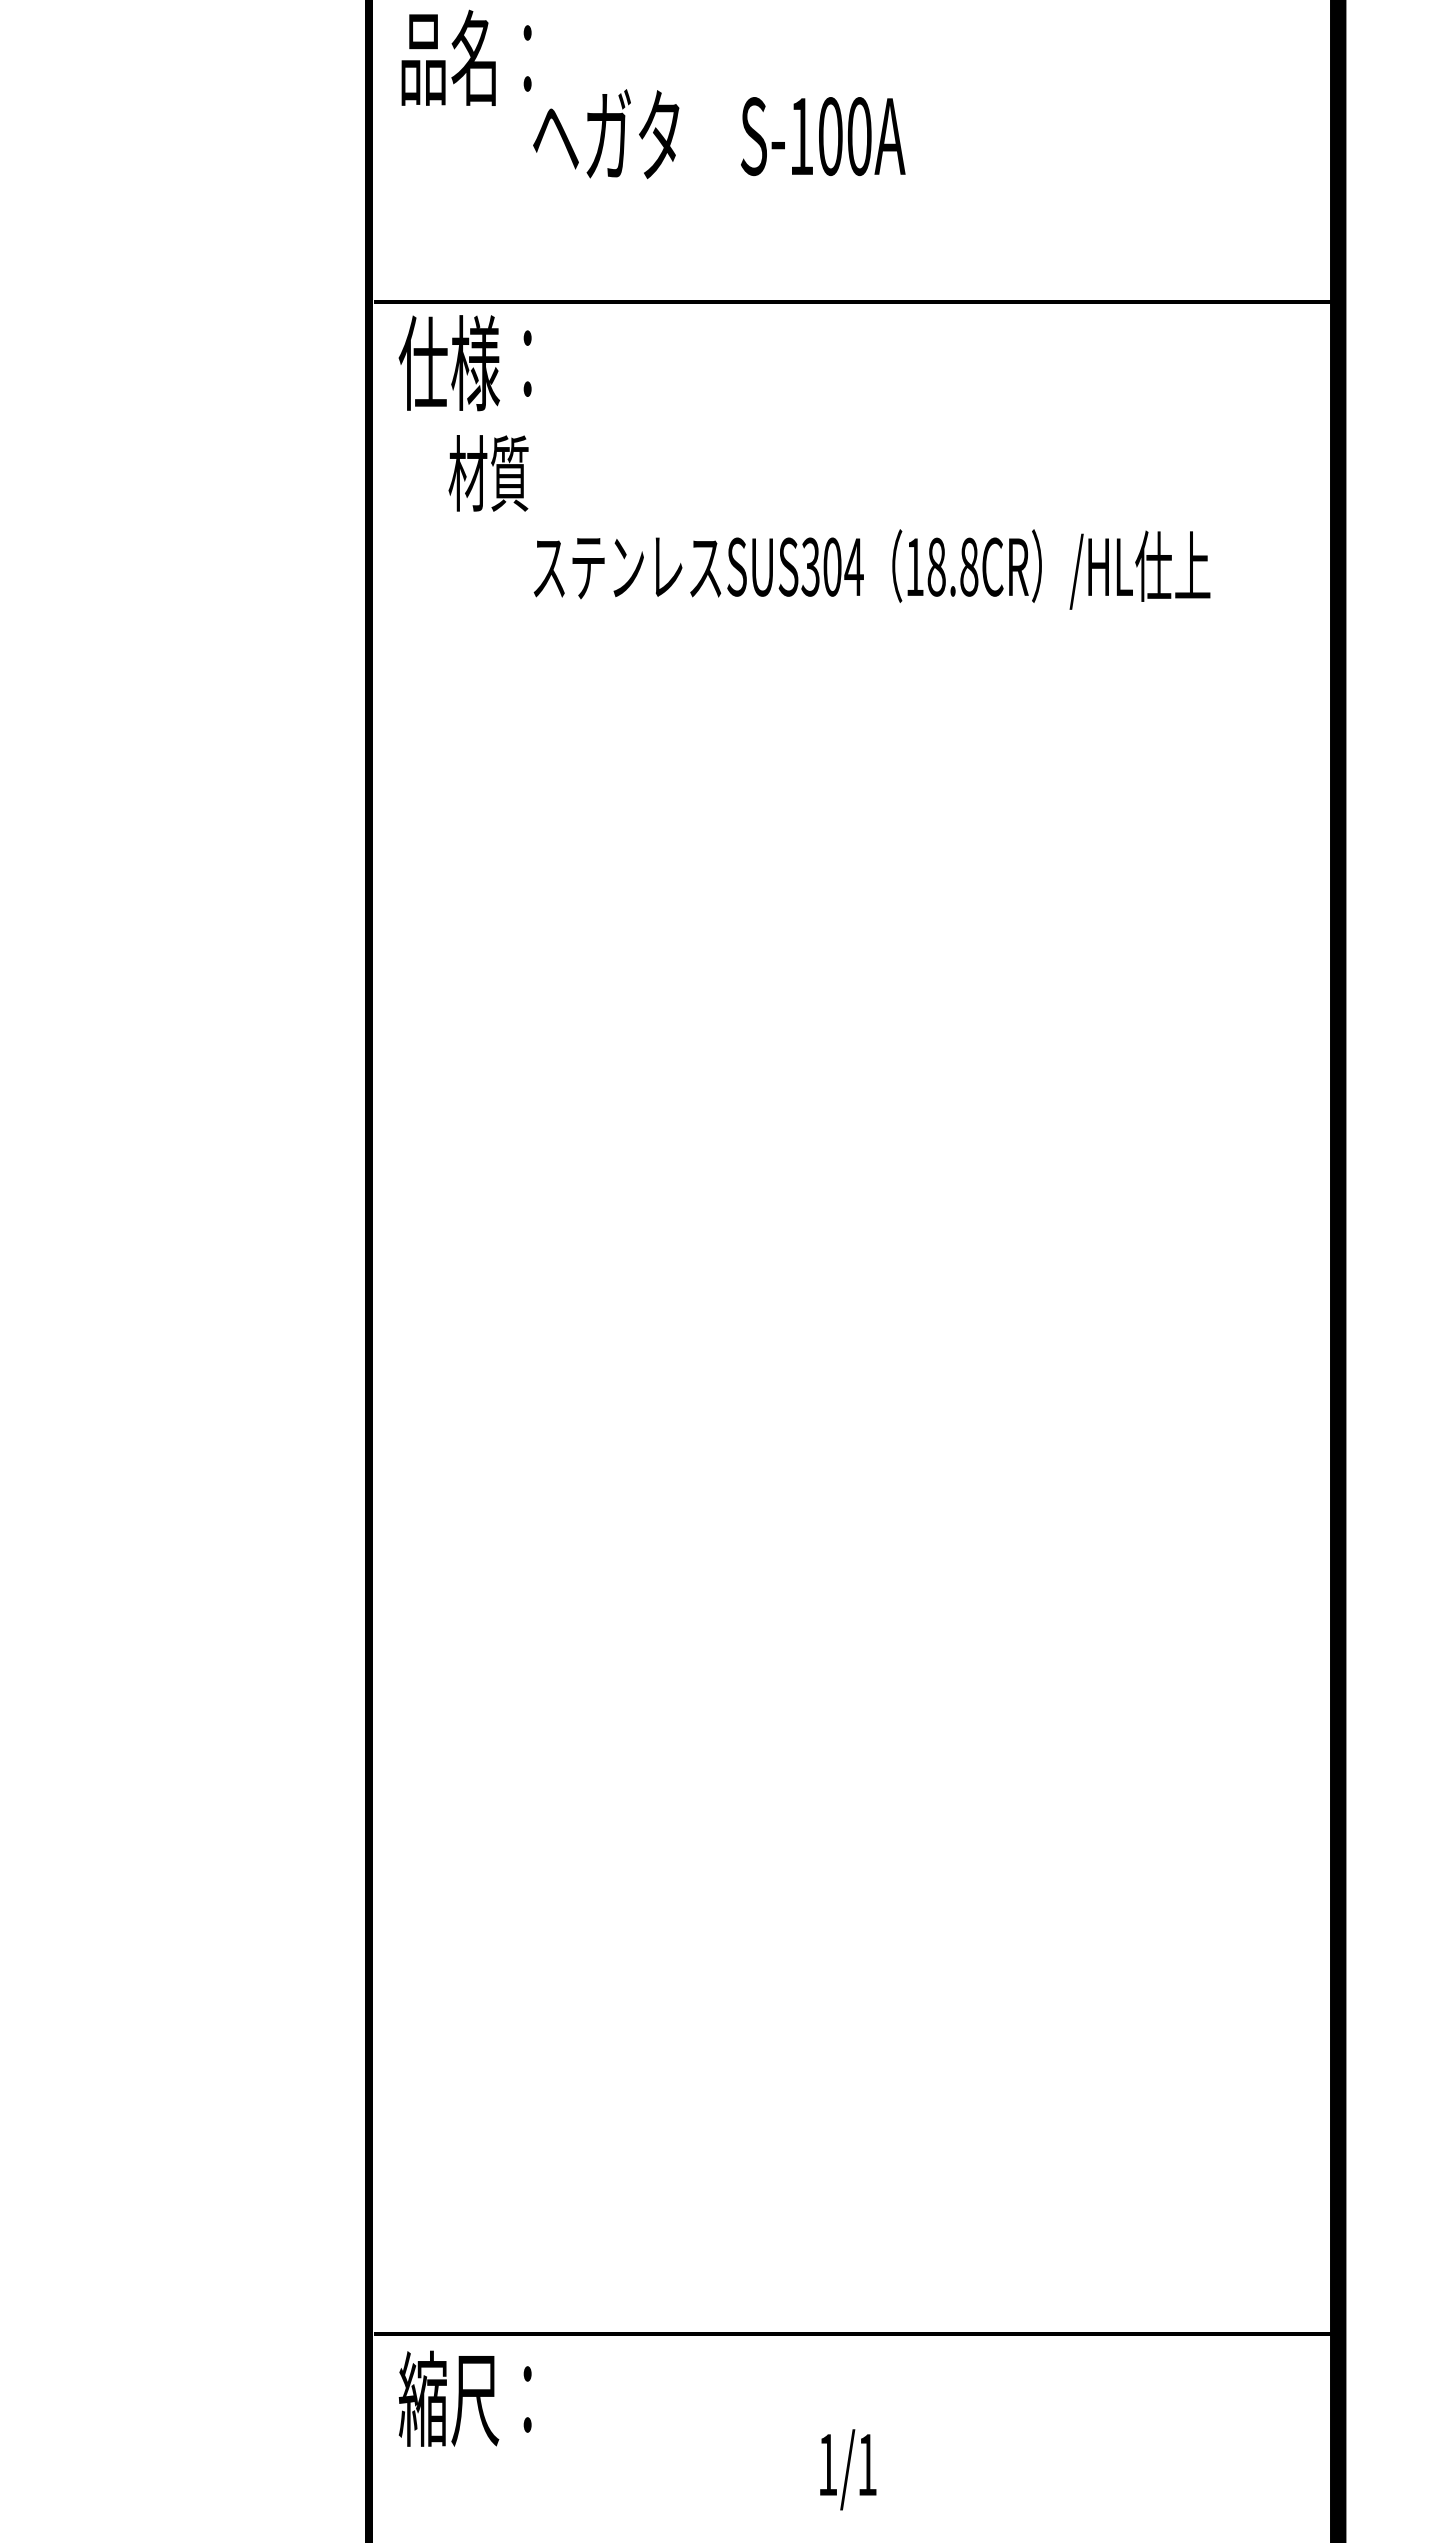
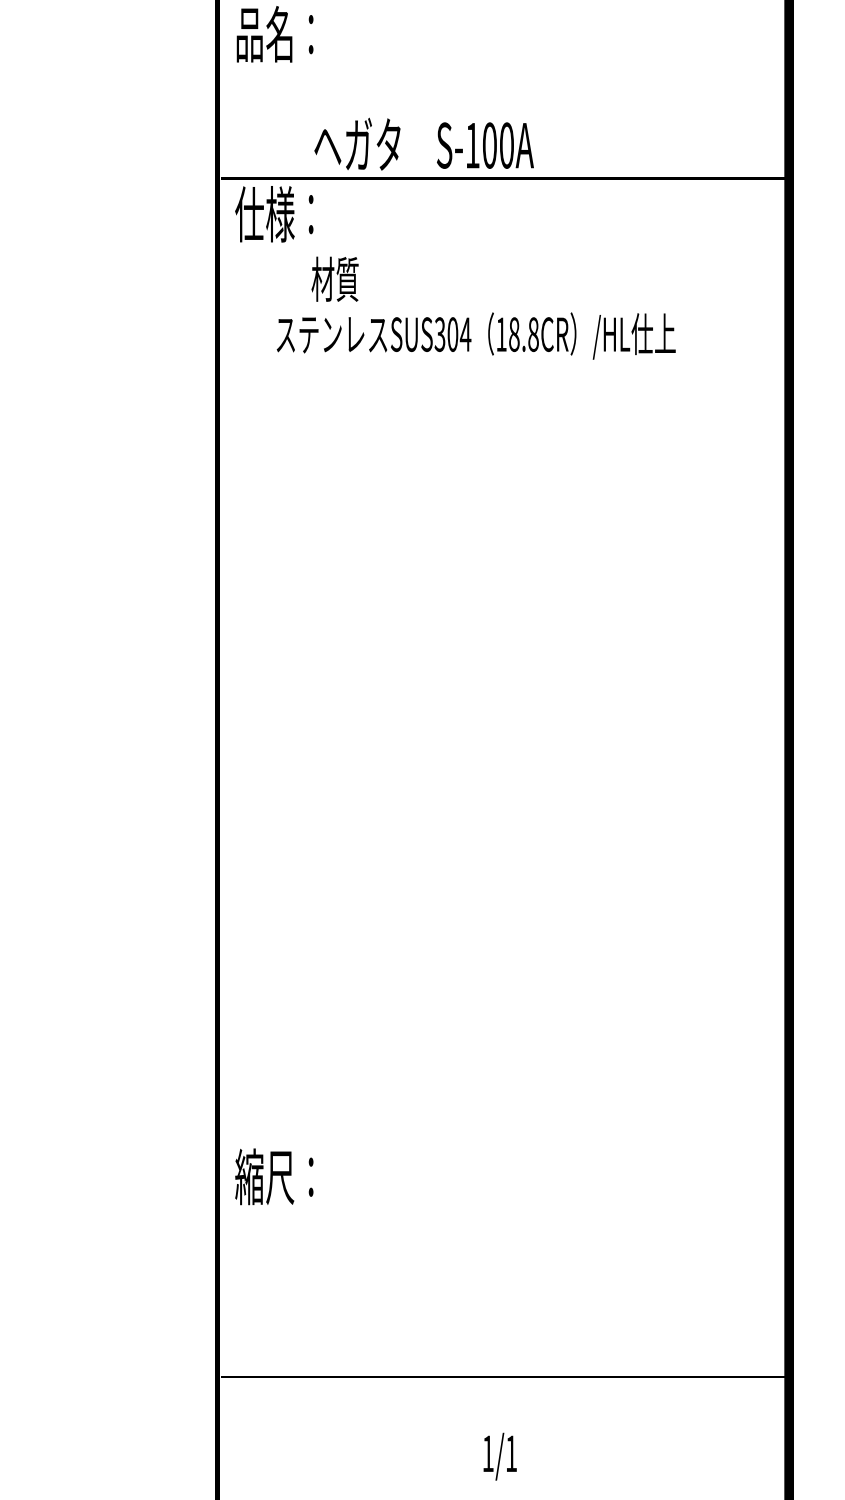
text: (718, 132) -> (423, 143), moved
text: (487, 472) -> (334, 278), moved
text: (870, 568) -> (475, 335), moved
text: (465, 2398) -> (274, 1176), moved

